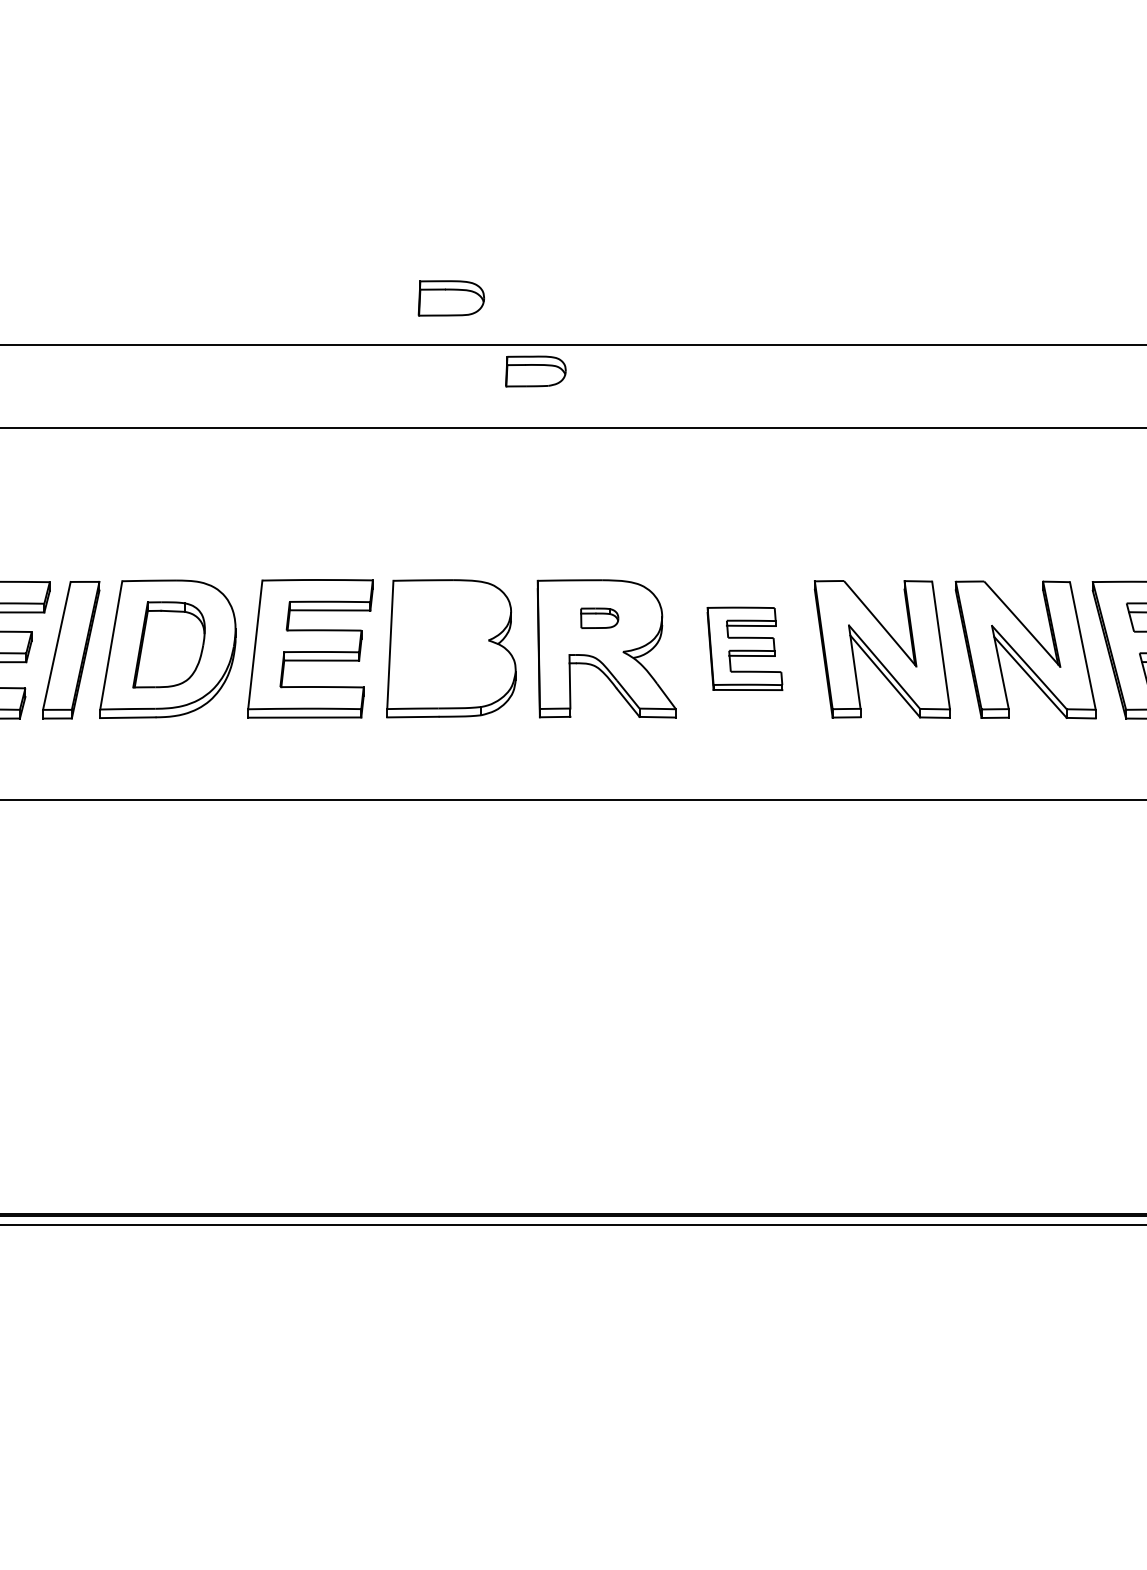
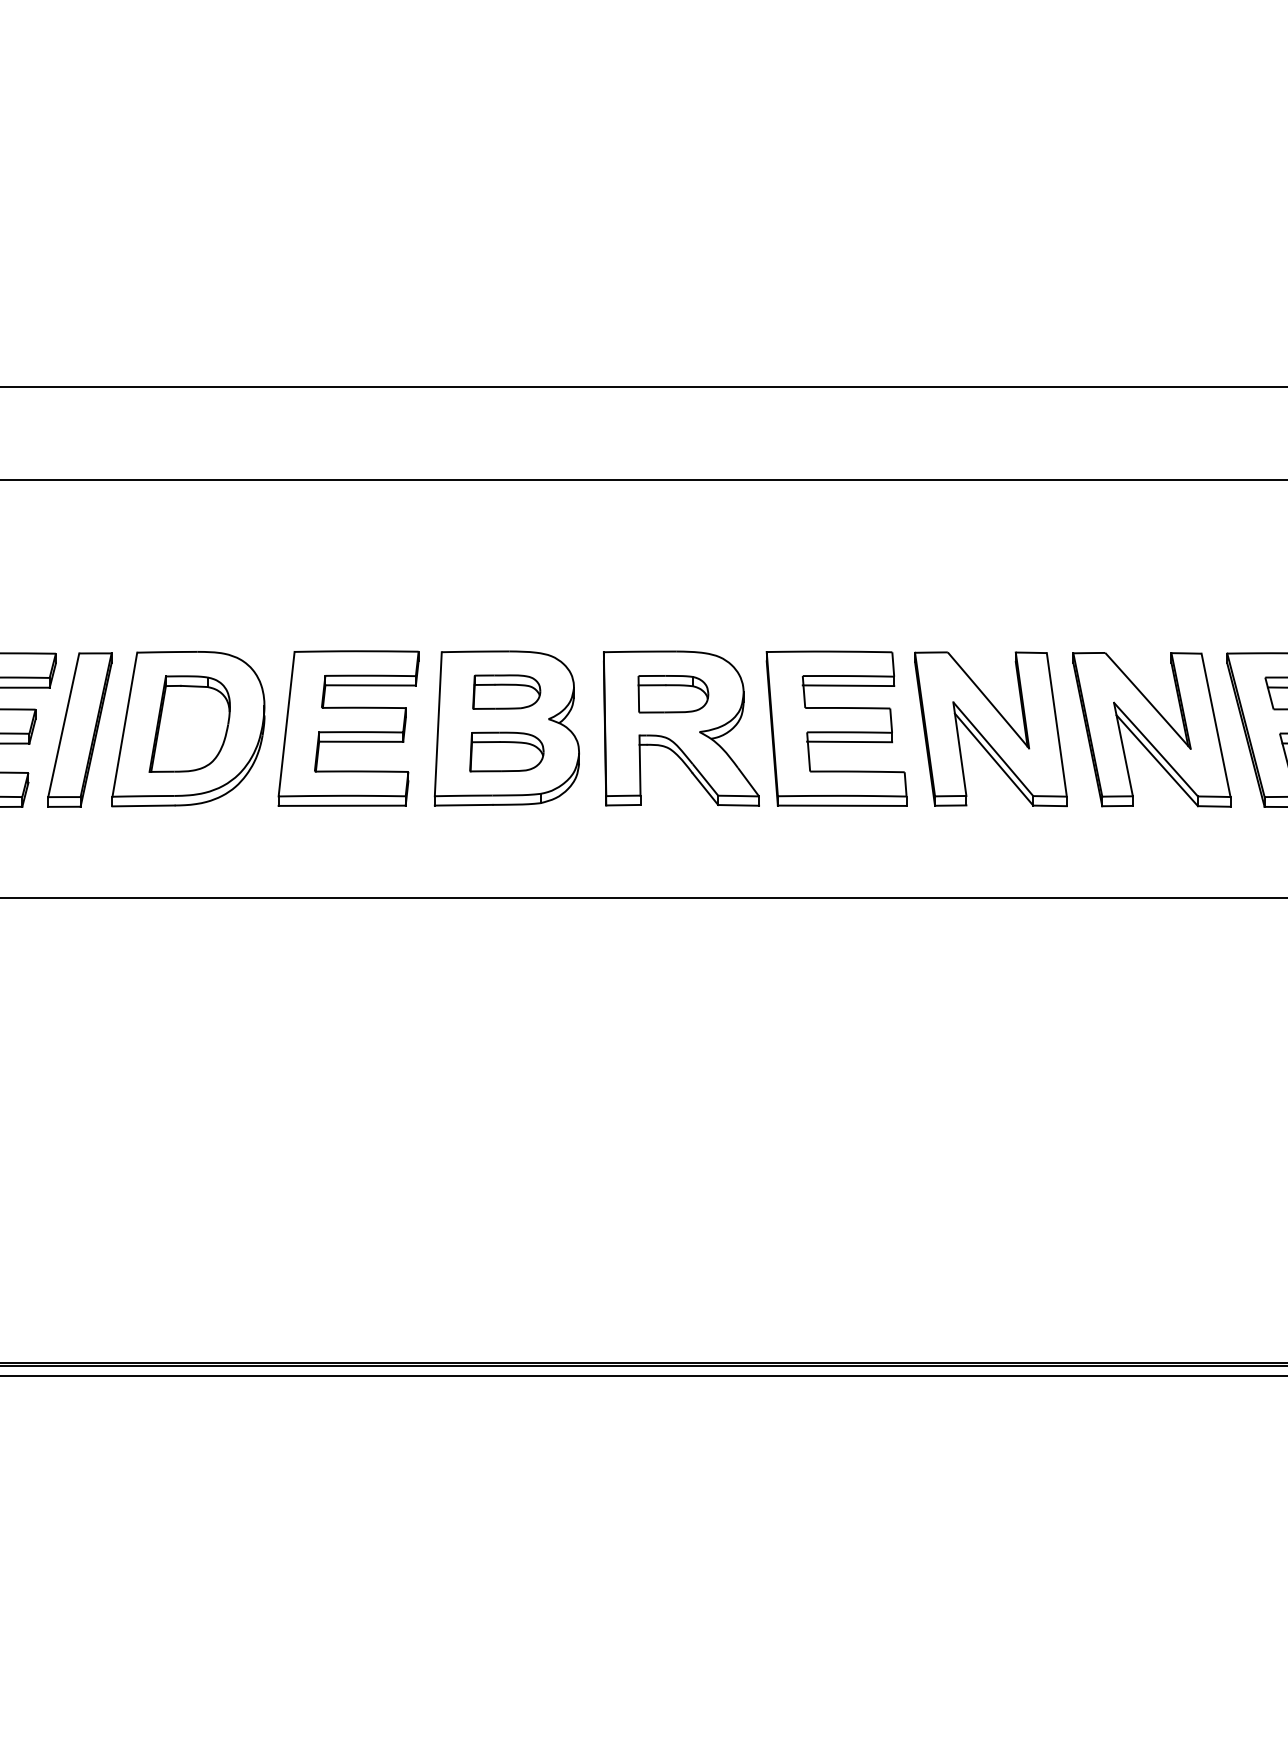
part: (451, 297) -> (506, 751), moved
part: (535, 370) -> (506, 691), moved
part: (599, 618) -> (673, 694), size x1.67
part: (744, 648) -> (836, 728), size x1.67

